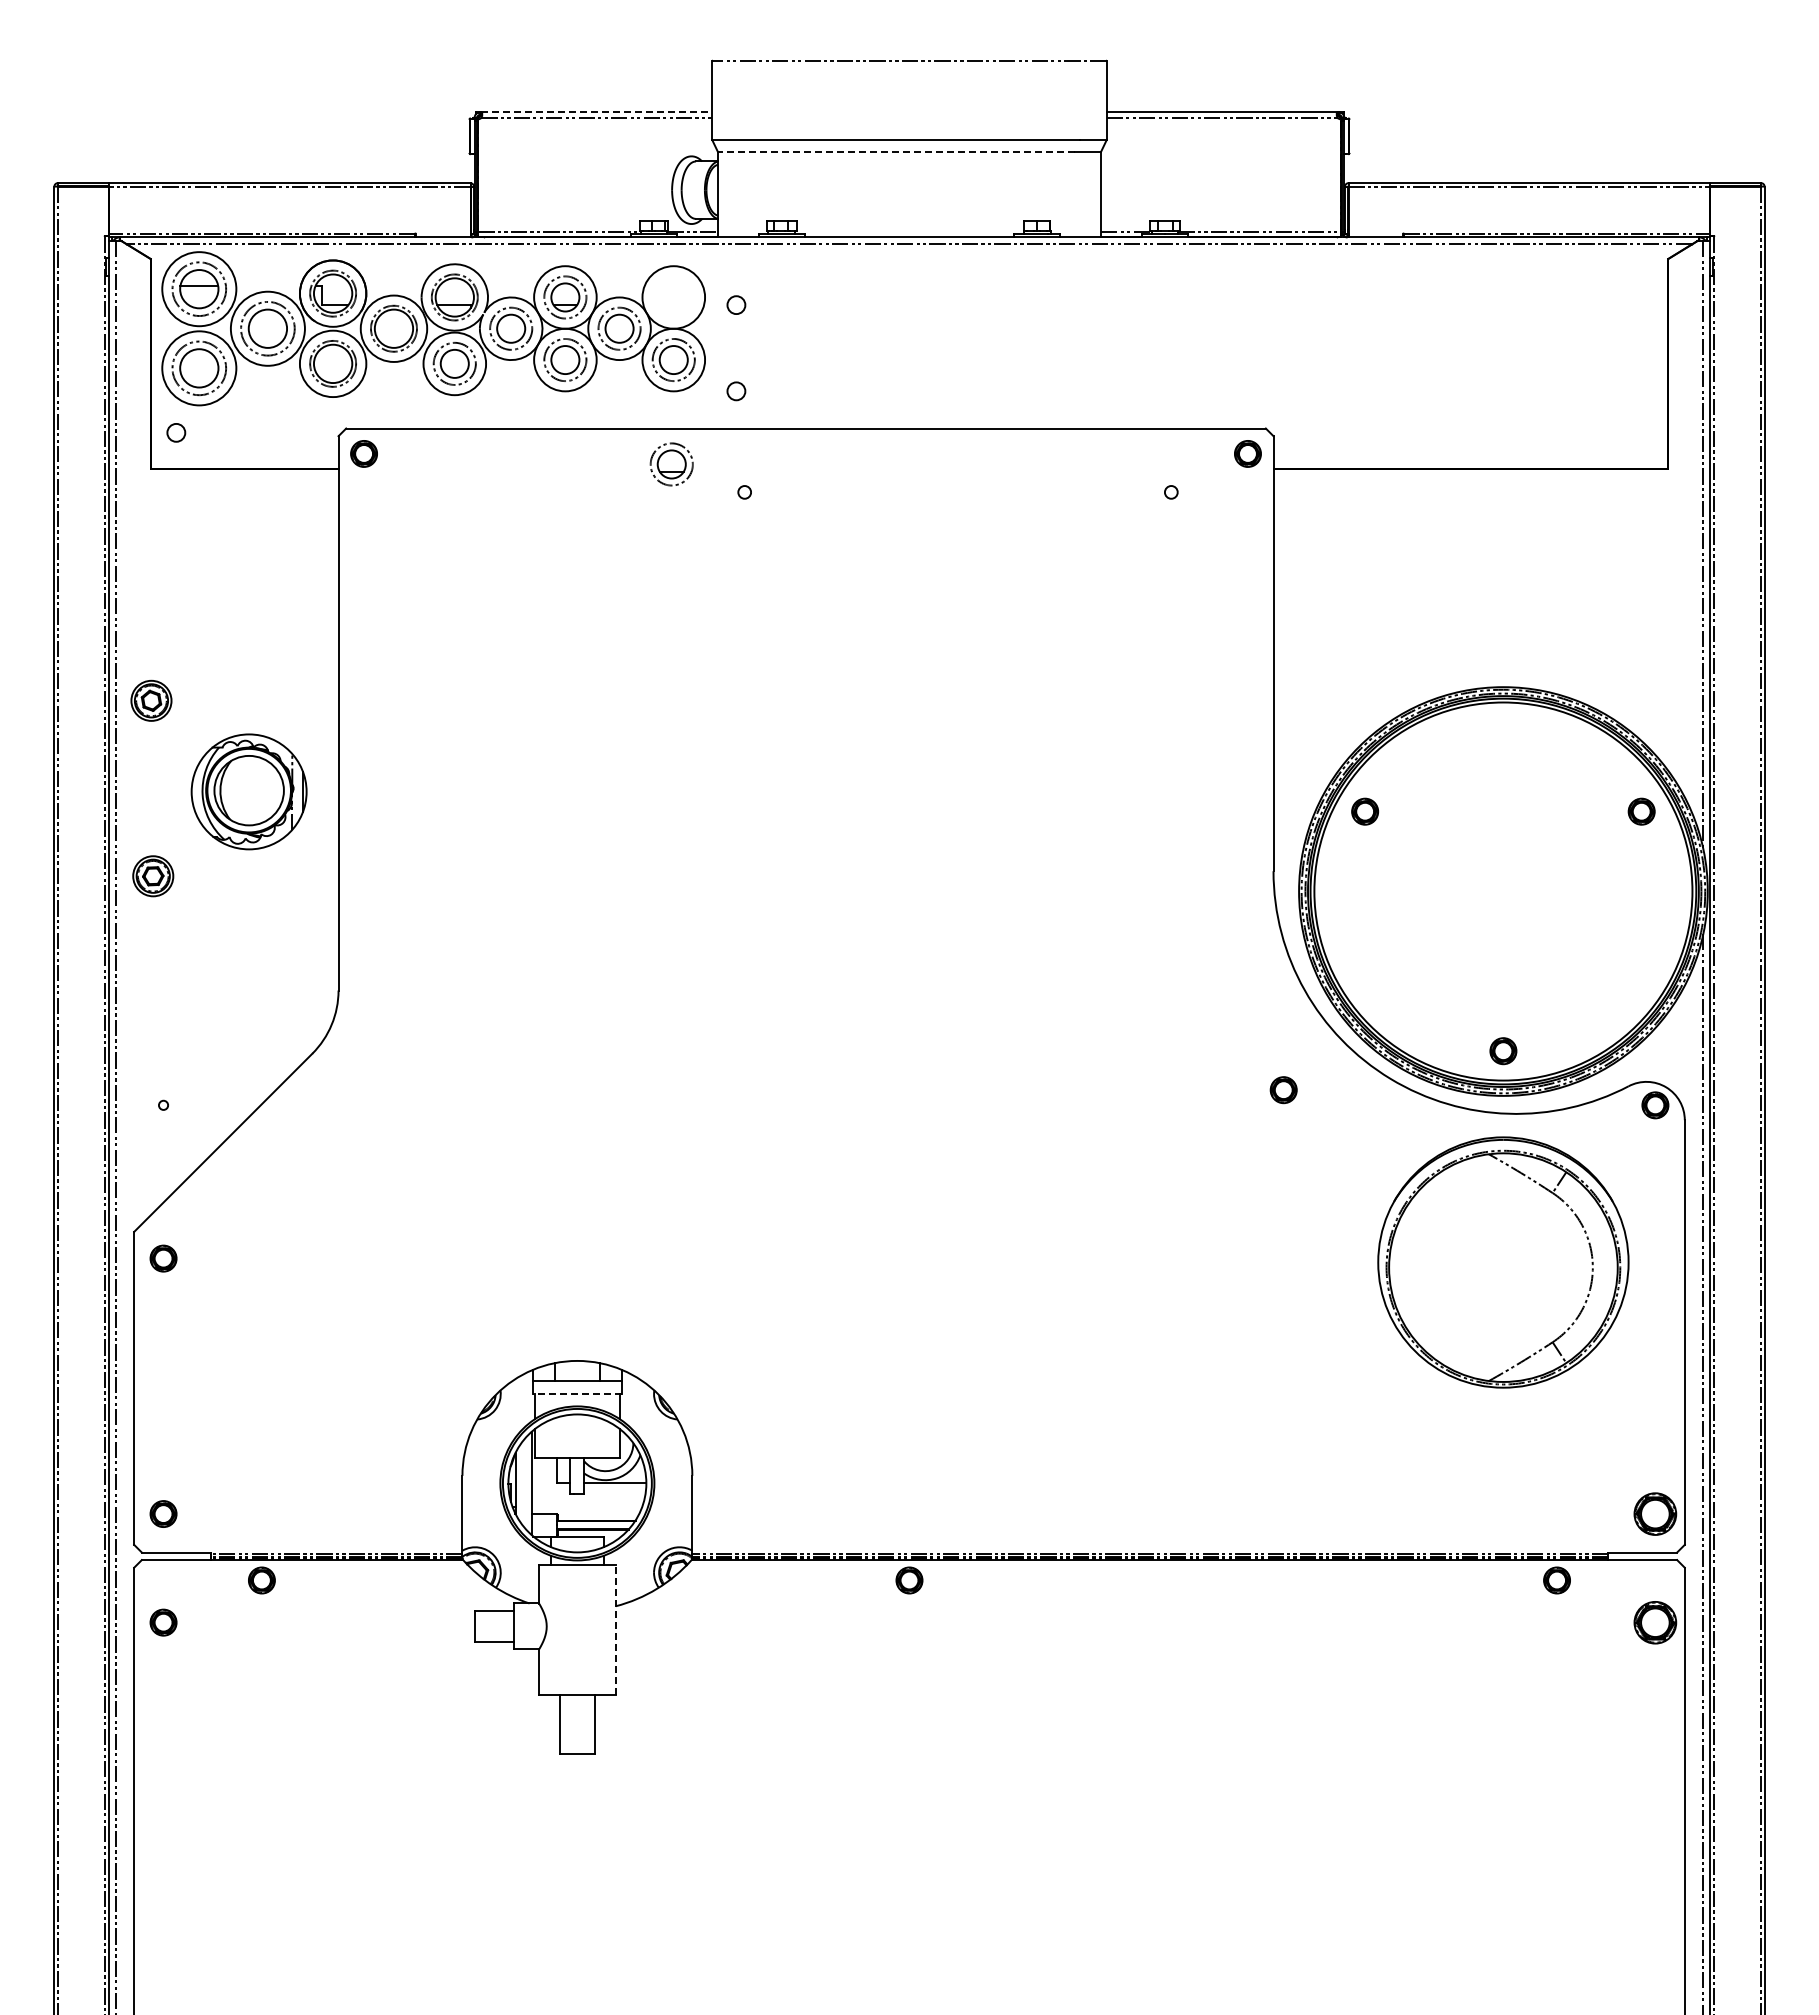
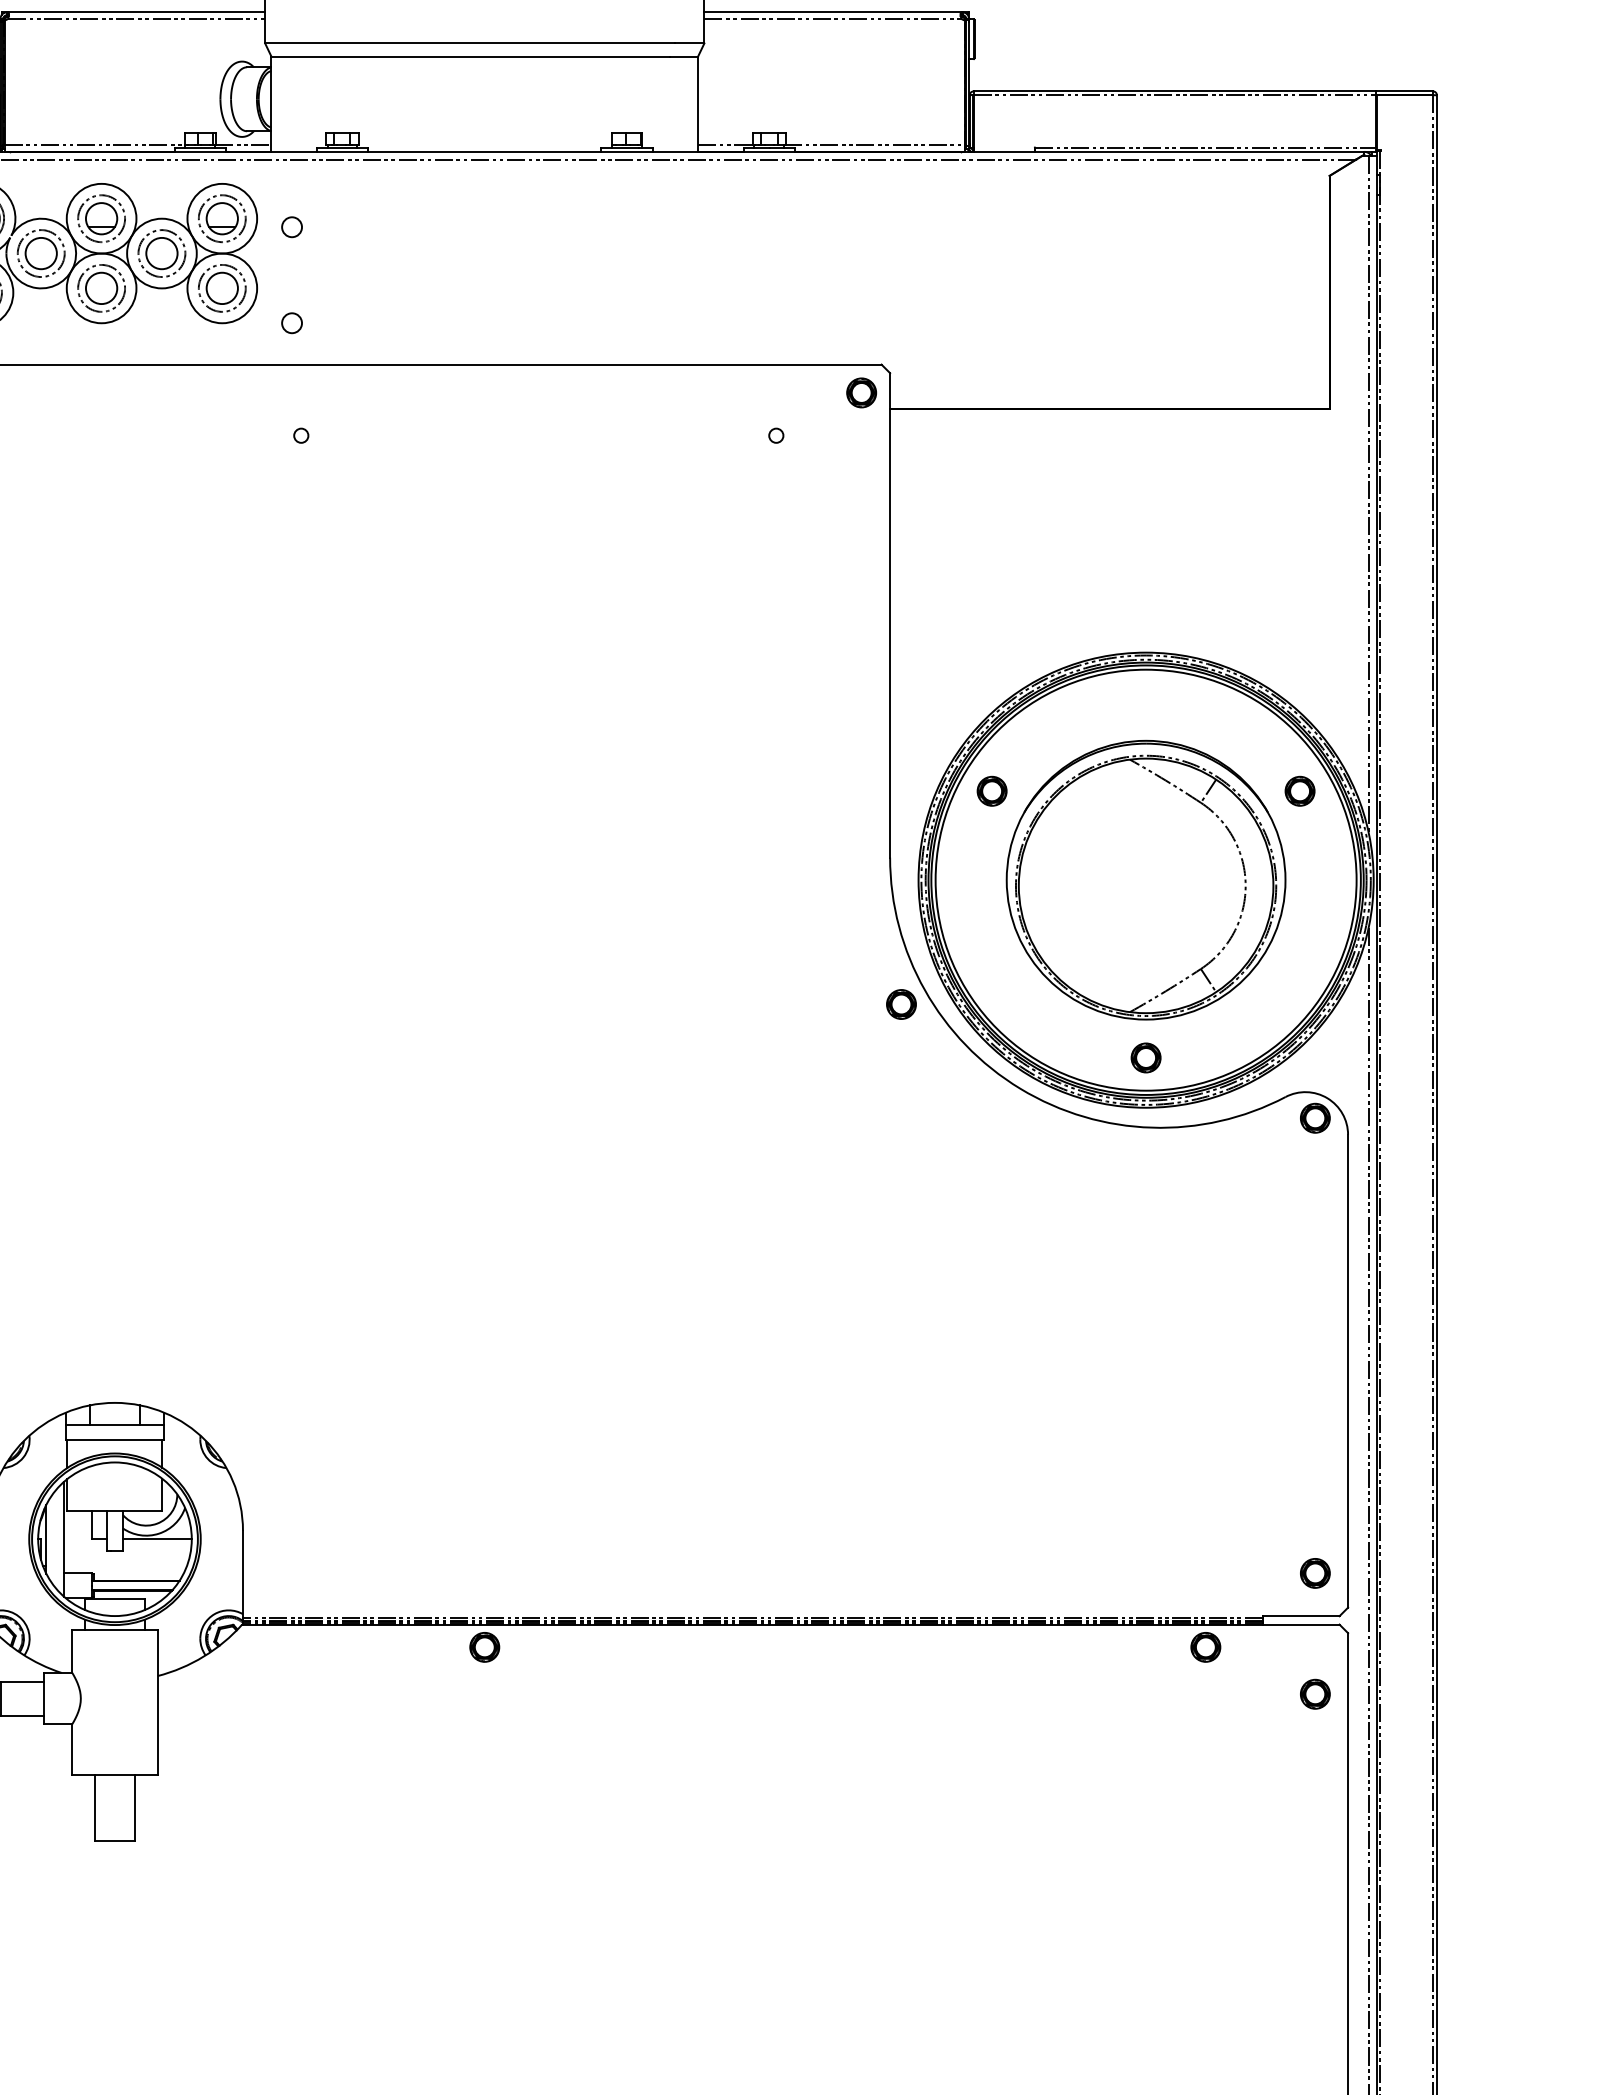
line: (597, 112) -> (137, 12), dashed -> solid
line: (896, 151) -> (470, 56), dashed -> solid
part: (671, 464) -> (221, 218), moved
part: (1283, 1090) -> (901, 1004), moved
part: (1503, 1262) -> (1146, 880), moved
line: (576, 1394) -> (113, 1440), dashed -> solid
part: (1655, 1513) -> (1315, 1572), size x0.62
part: (1655, 1622) -> (1315, 1694), size x0.62
line: (615, 1629) -> (157, 1701), dashed -> solid

